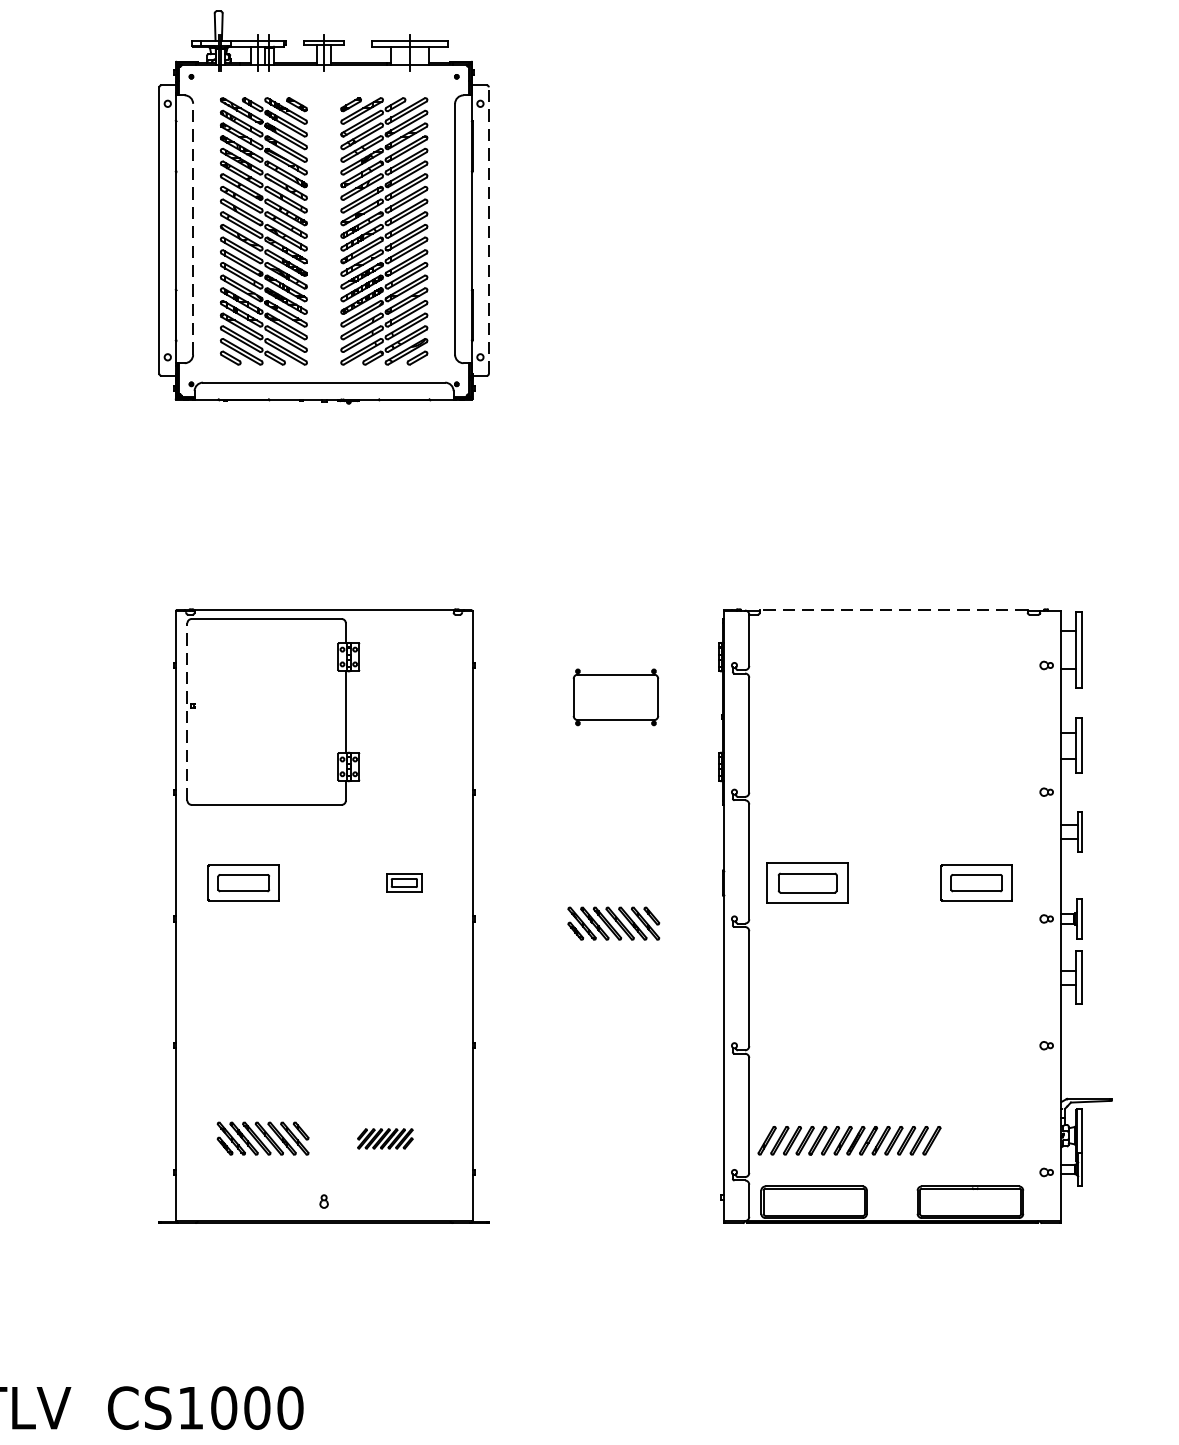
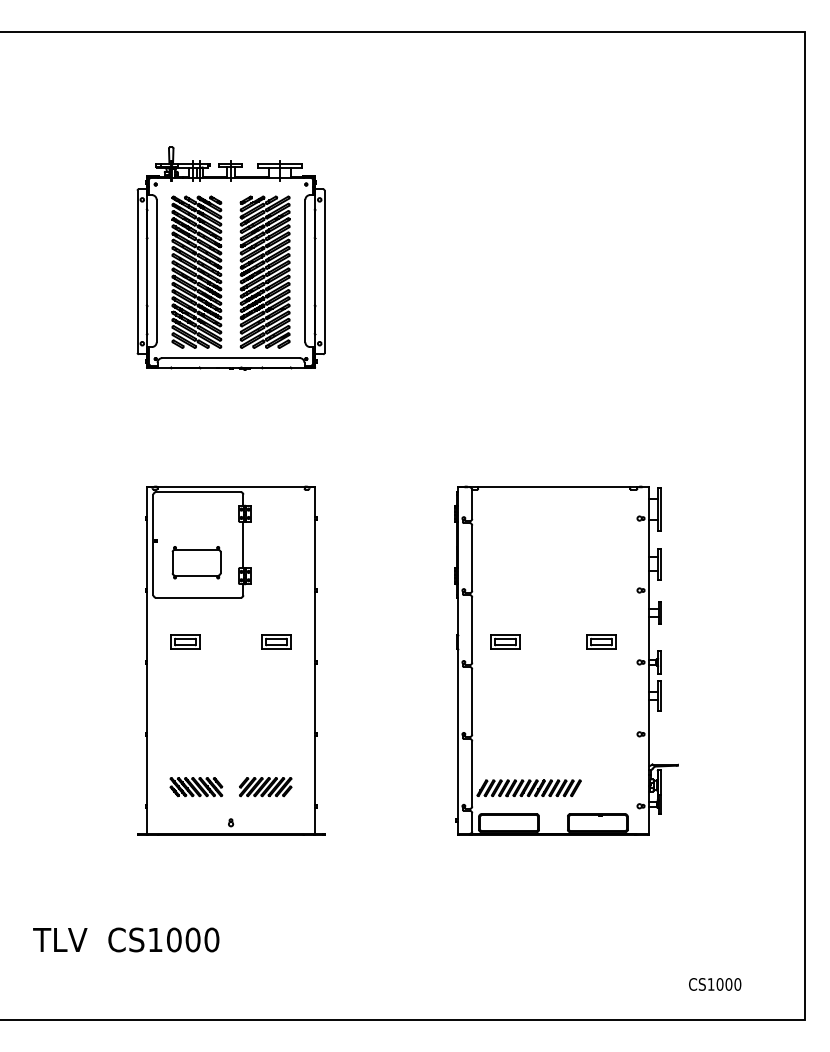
line: (192, 228) -> (156, 270), dashed -> solid
line: (488, 230) -> (324, 271), dashed -> solid
line: (894, 610) -> (554, 487), dashed -> solid
part: (615, 697) -> (196, 562), moved
line: (187, 711) -> (153, 544), dashed -> solid
part: (243, 882) -> (185, 641), size x0.71
part: (404, 882) -> (276, 641), size x1.43
part: (807, 882) -> (505, 641), size x0.62
part: (976, 882) -> (601, 641), size x0.71
part: (613, 924) -> (395, 665), removed
part: (384, 1139) -> (265, 787), size x1.67

